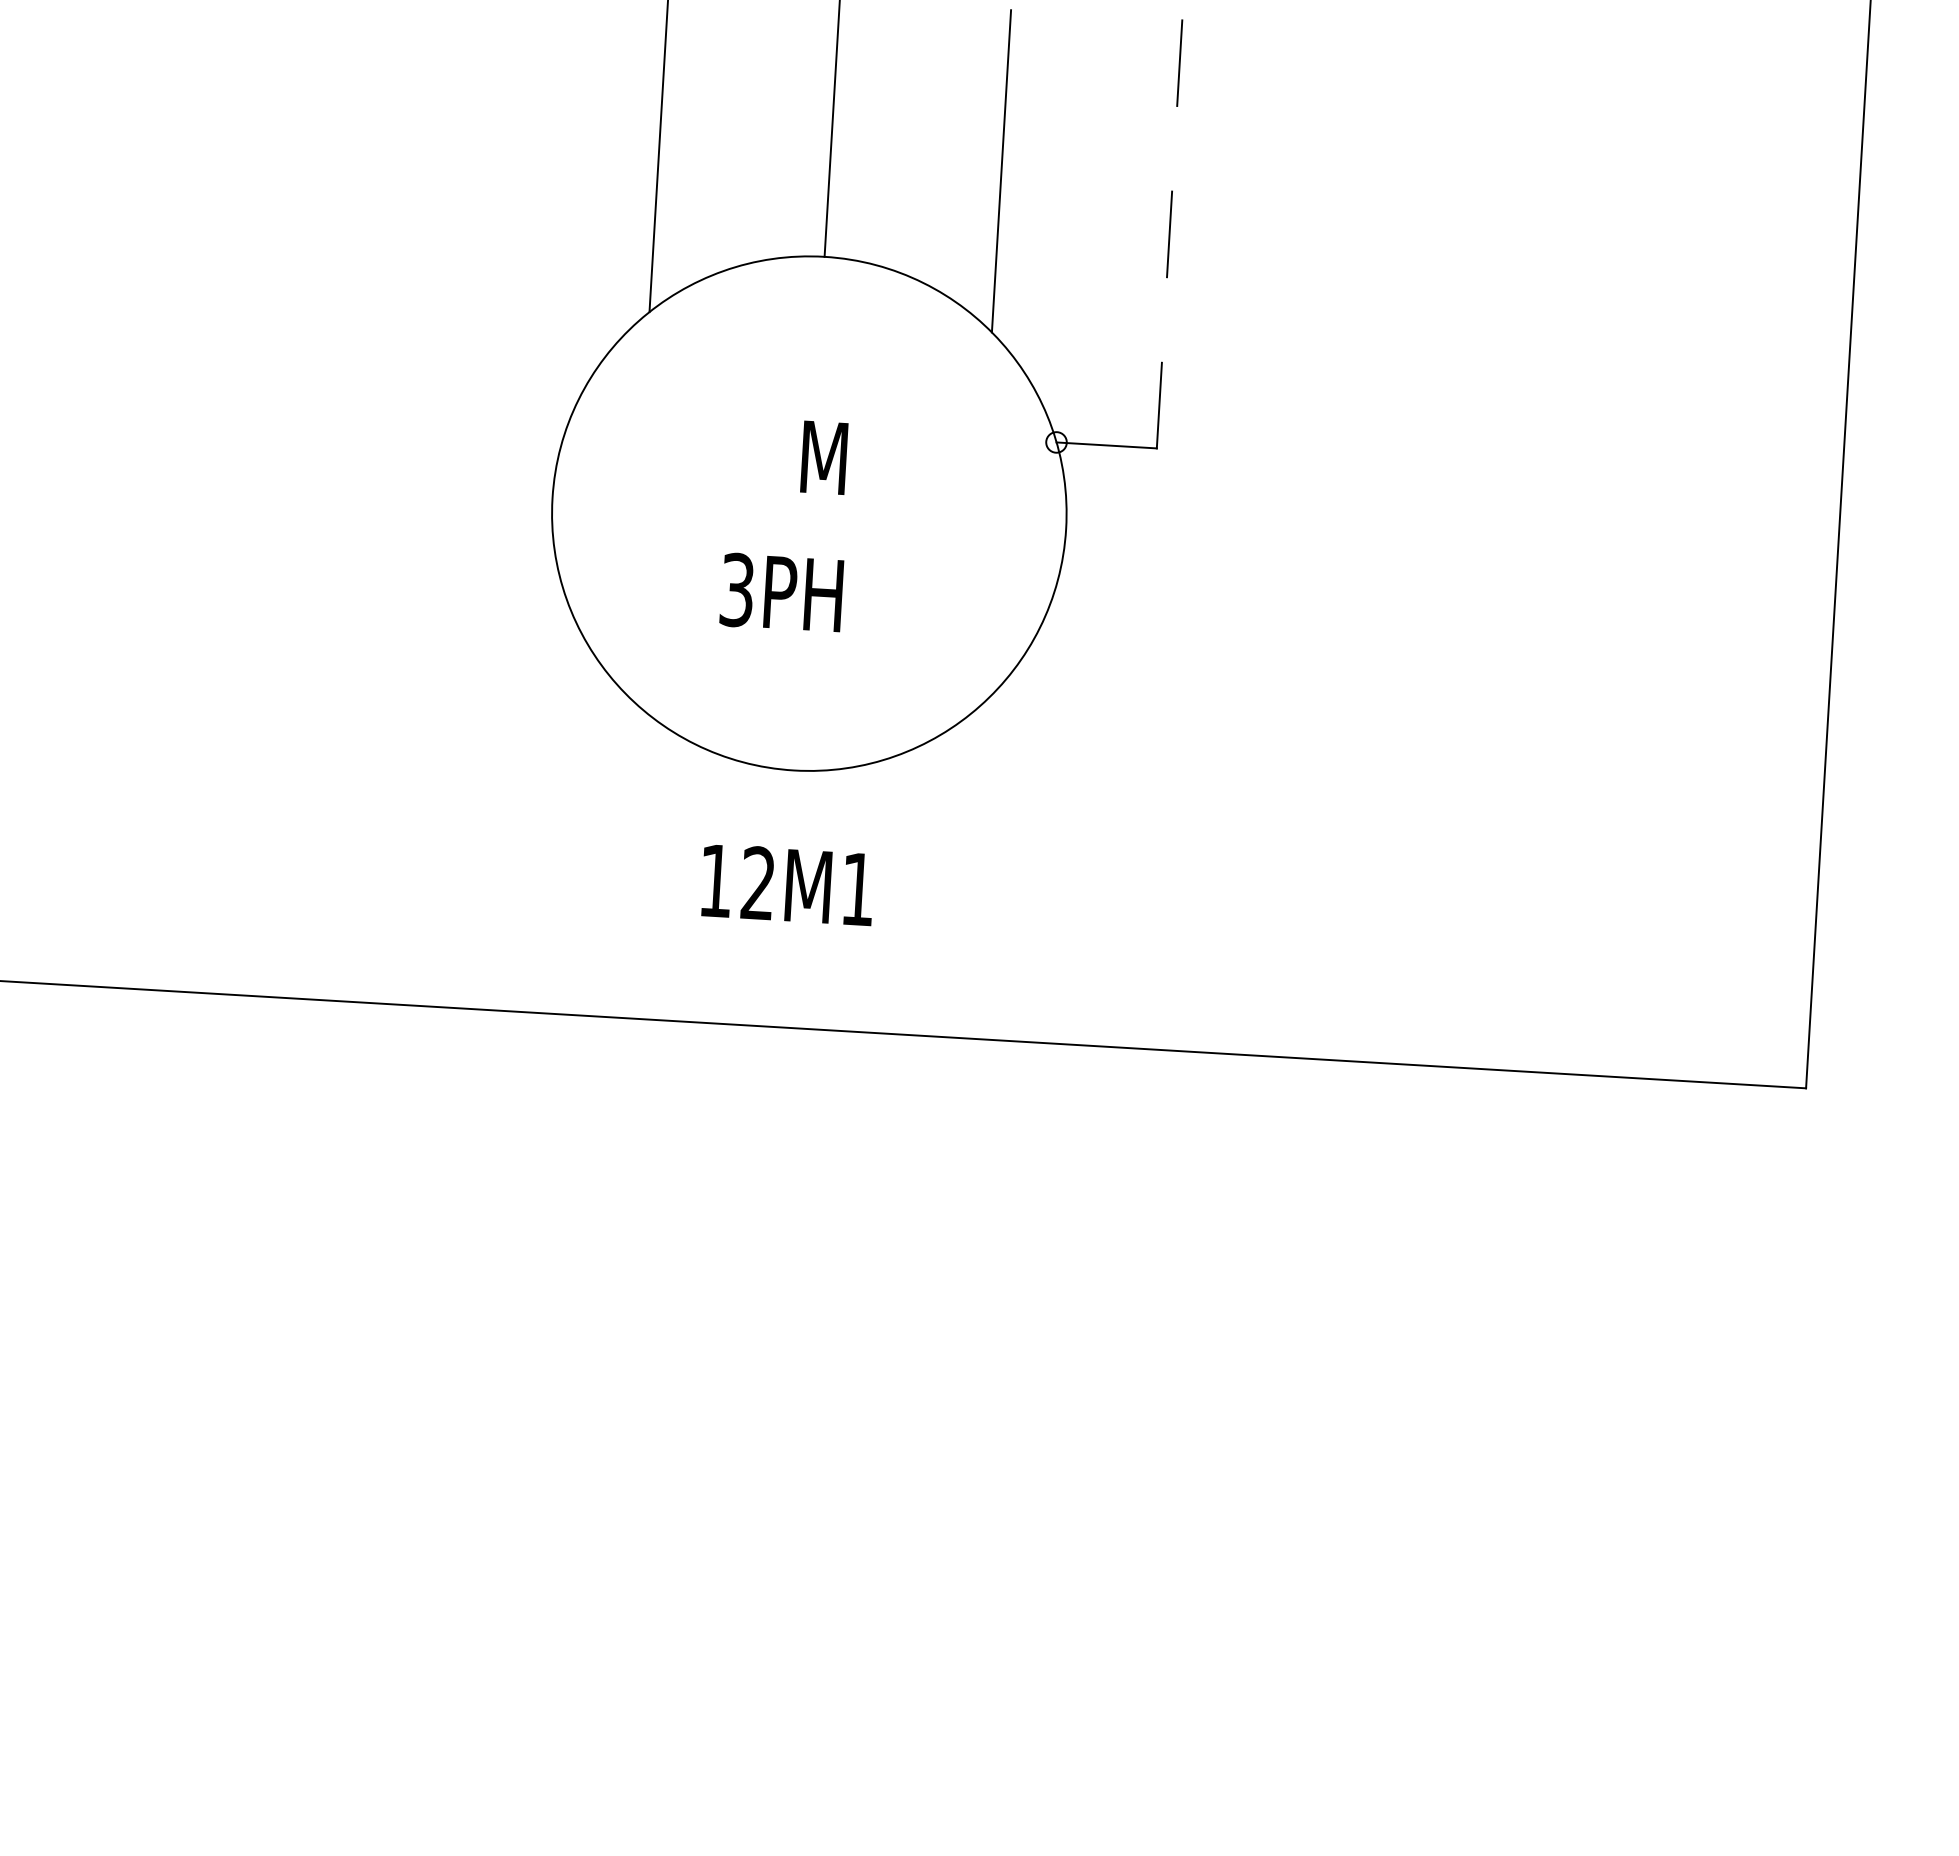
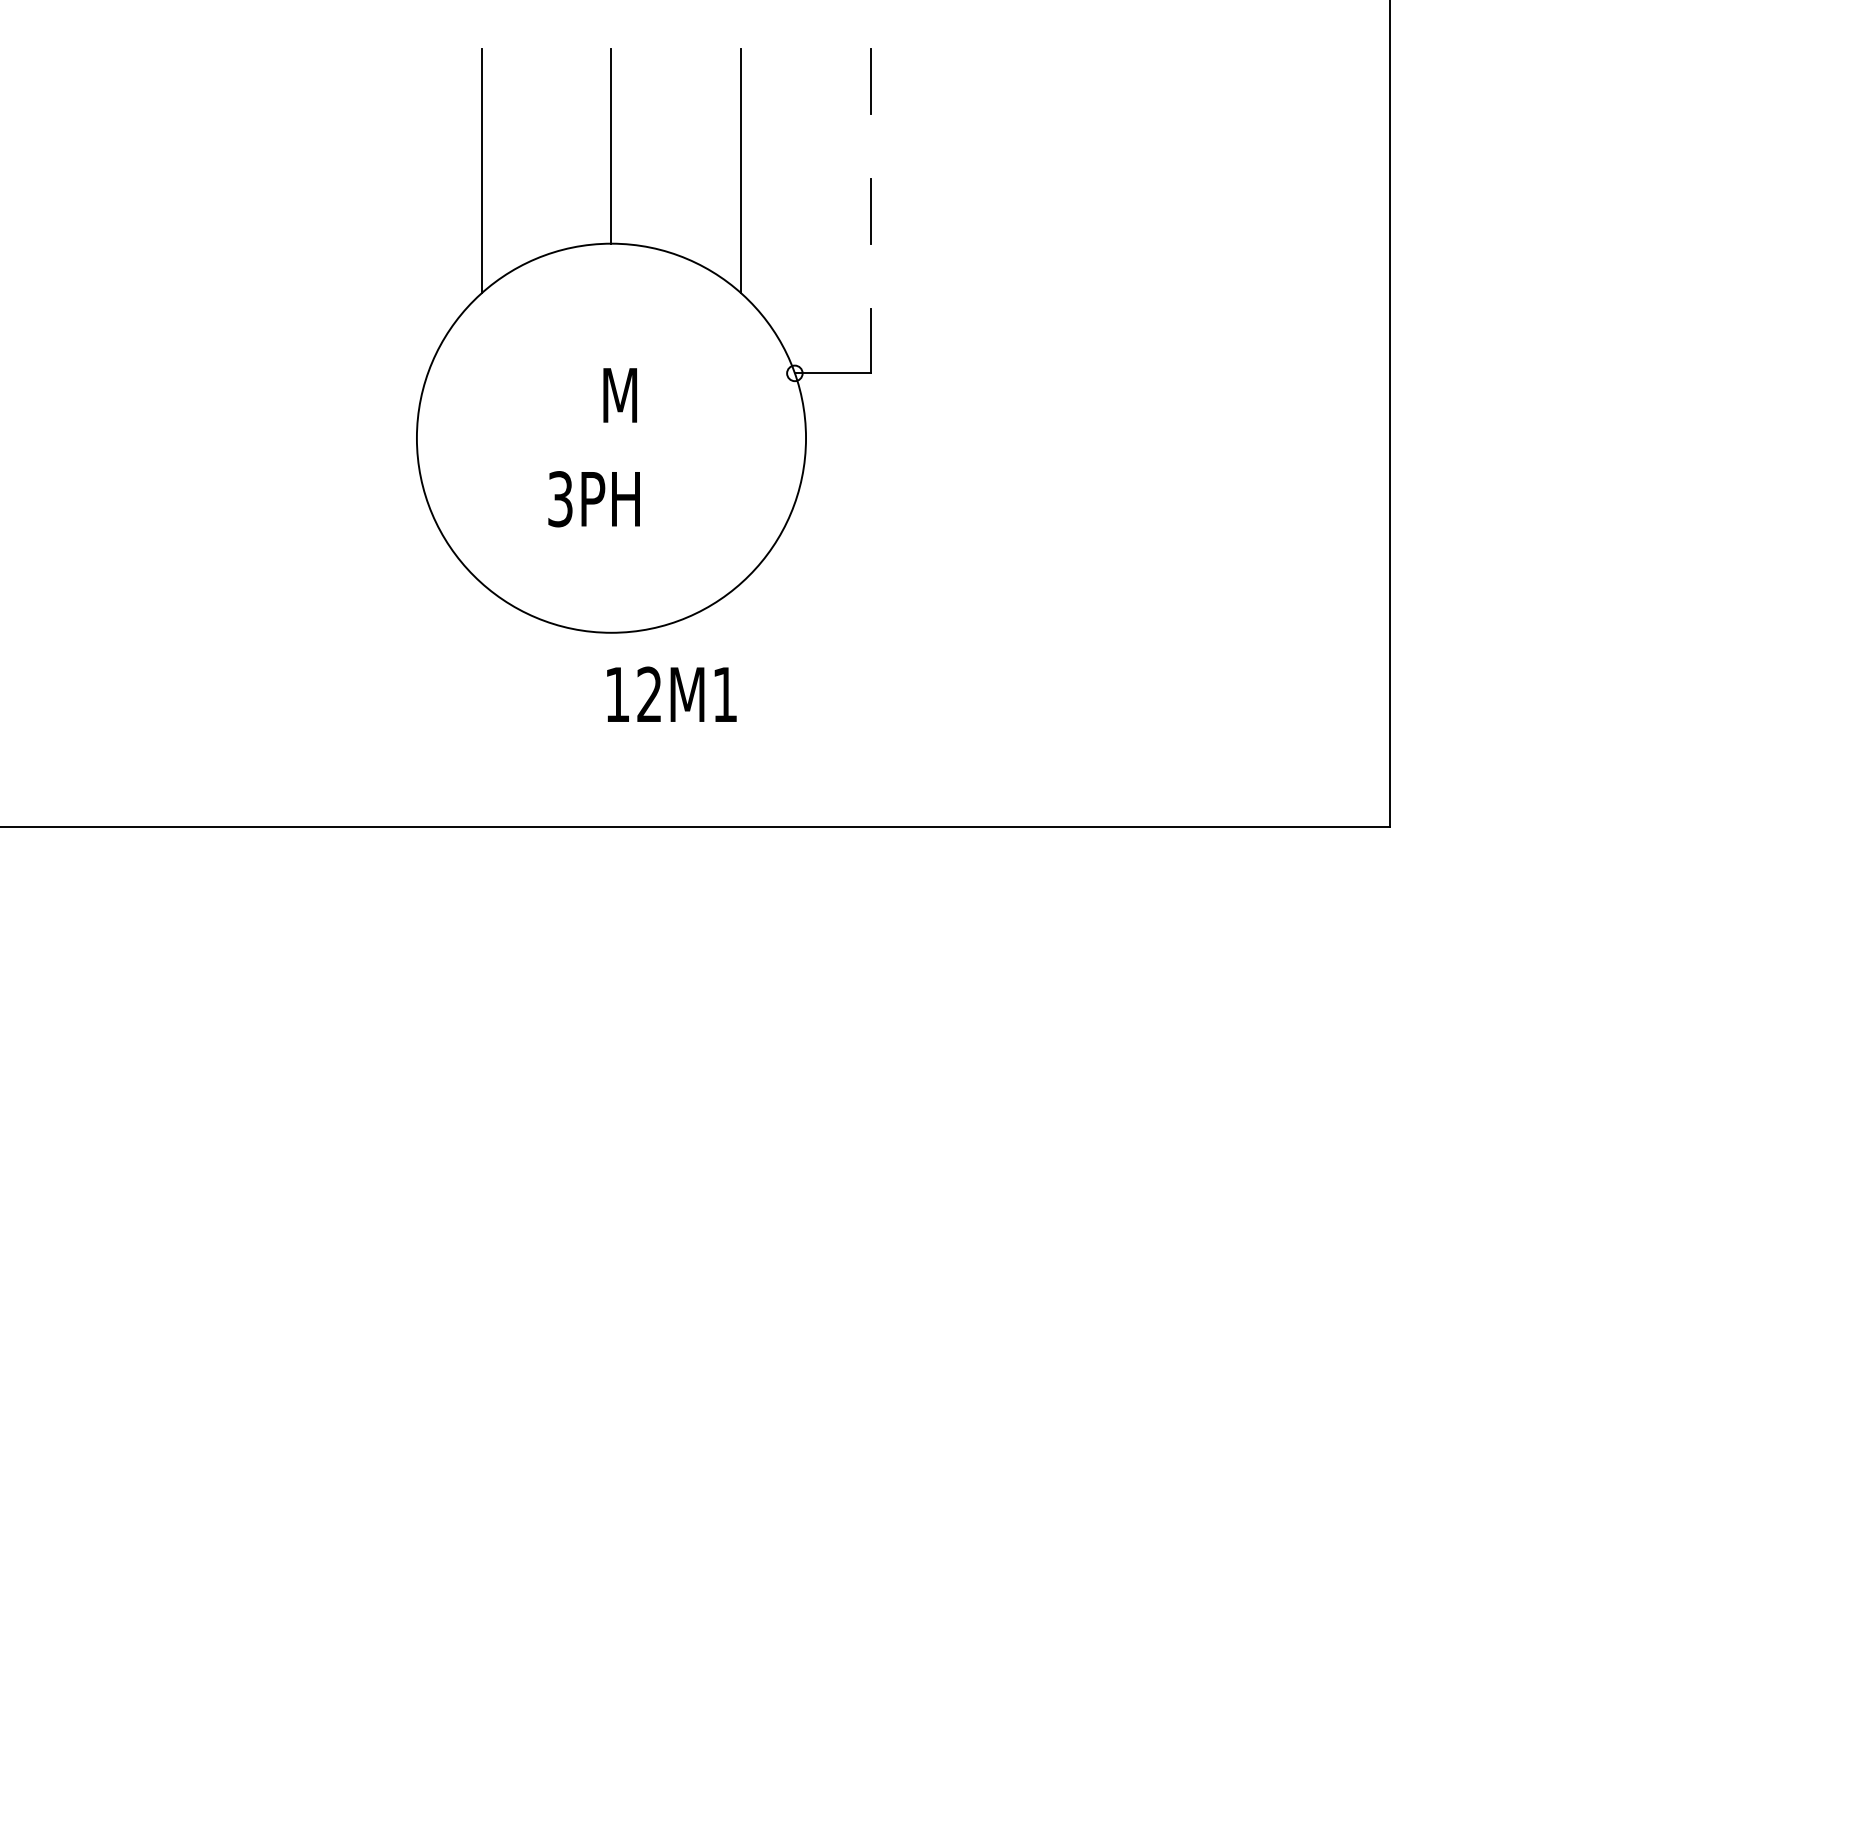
text: (787, 883) -> (671, 693), moved

